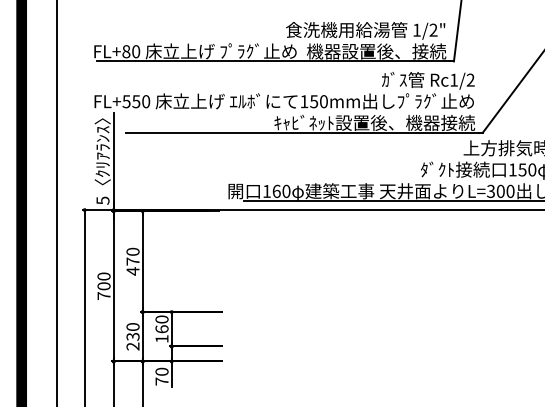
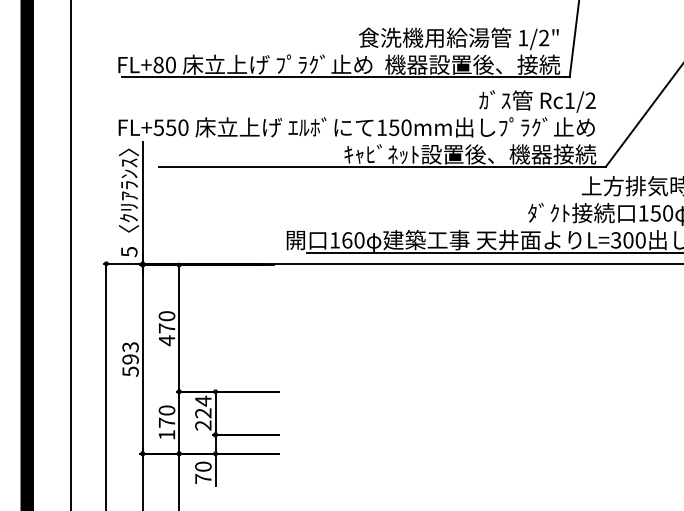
text: (103, 286) -> (130, 359), 700 -> 593
text: (162, 328) -> (203, 412), 160 -> 224
text: (132, 341) -> (166, 428), 230 -> 170

